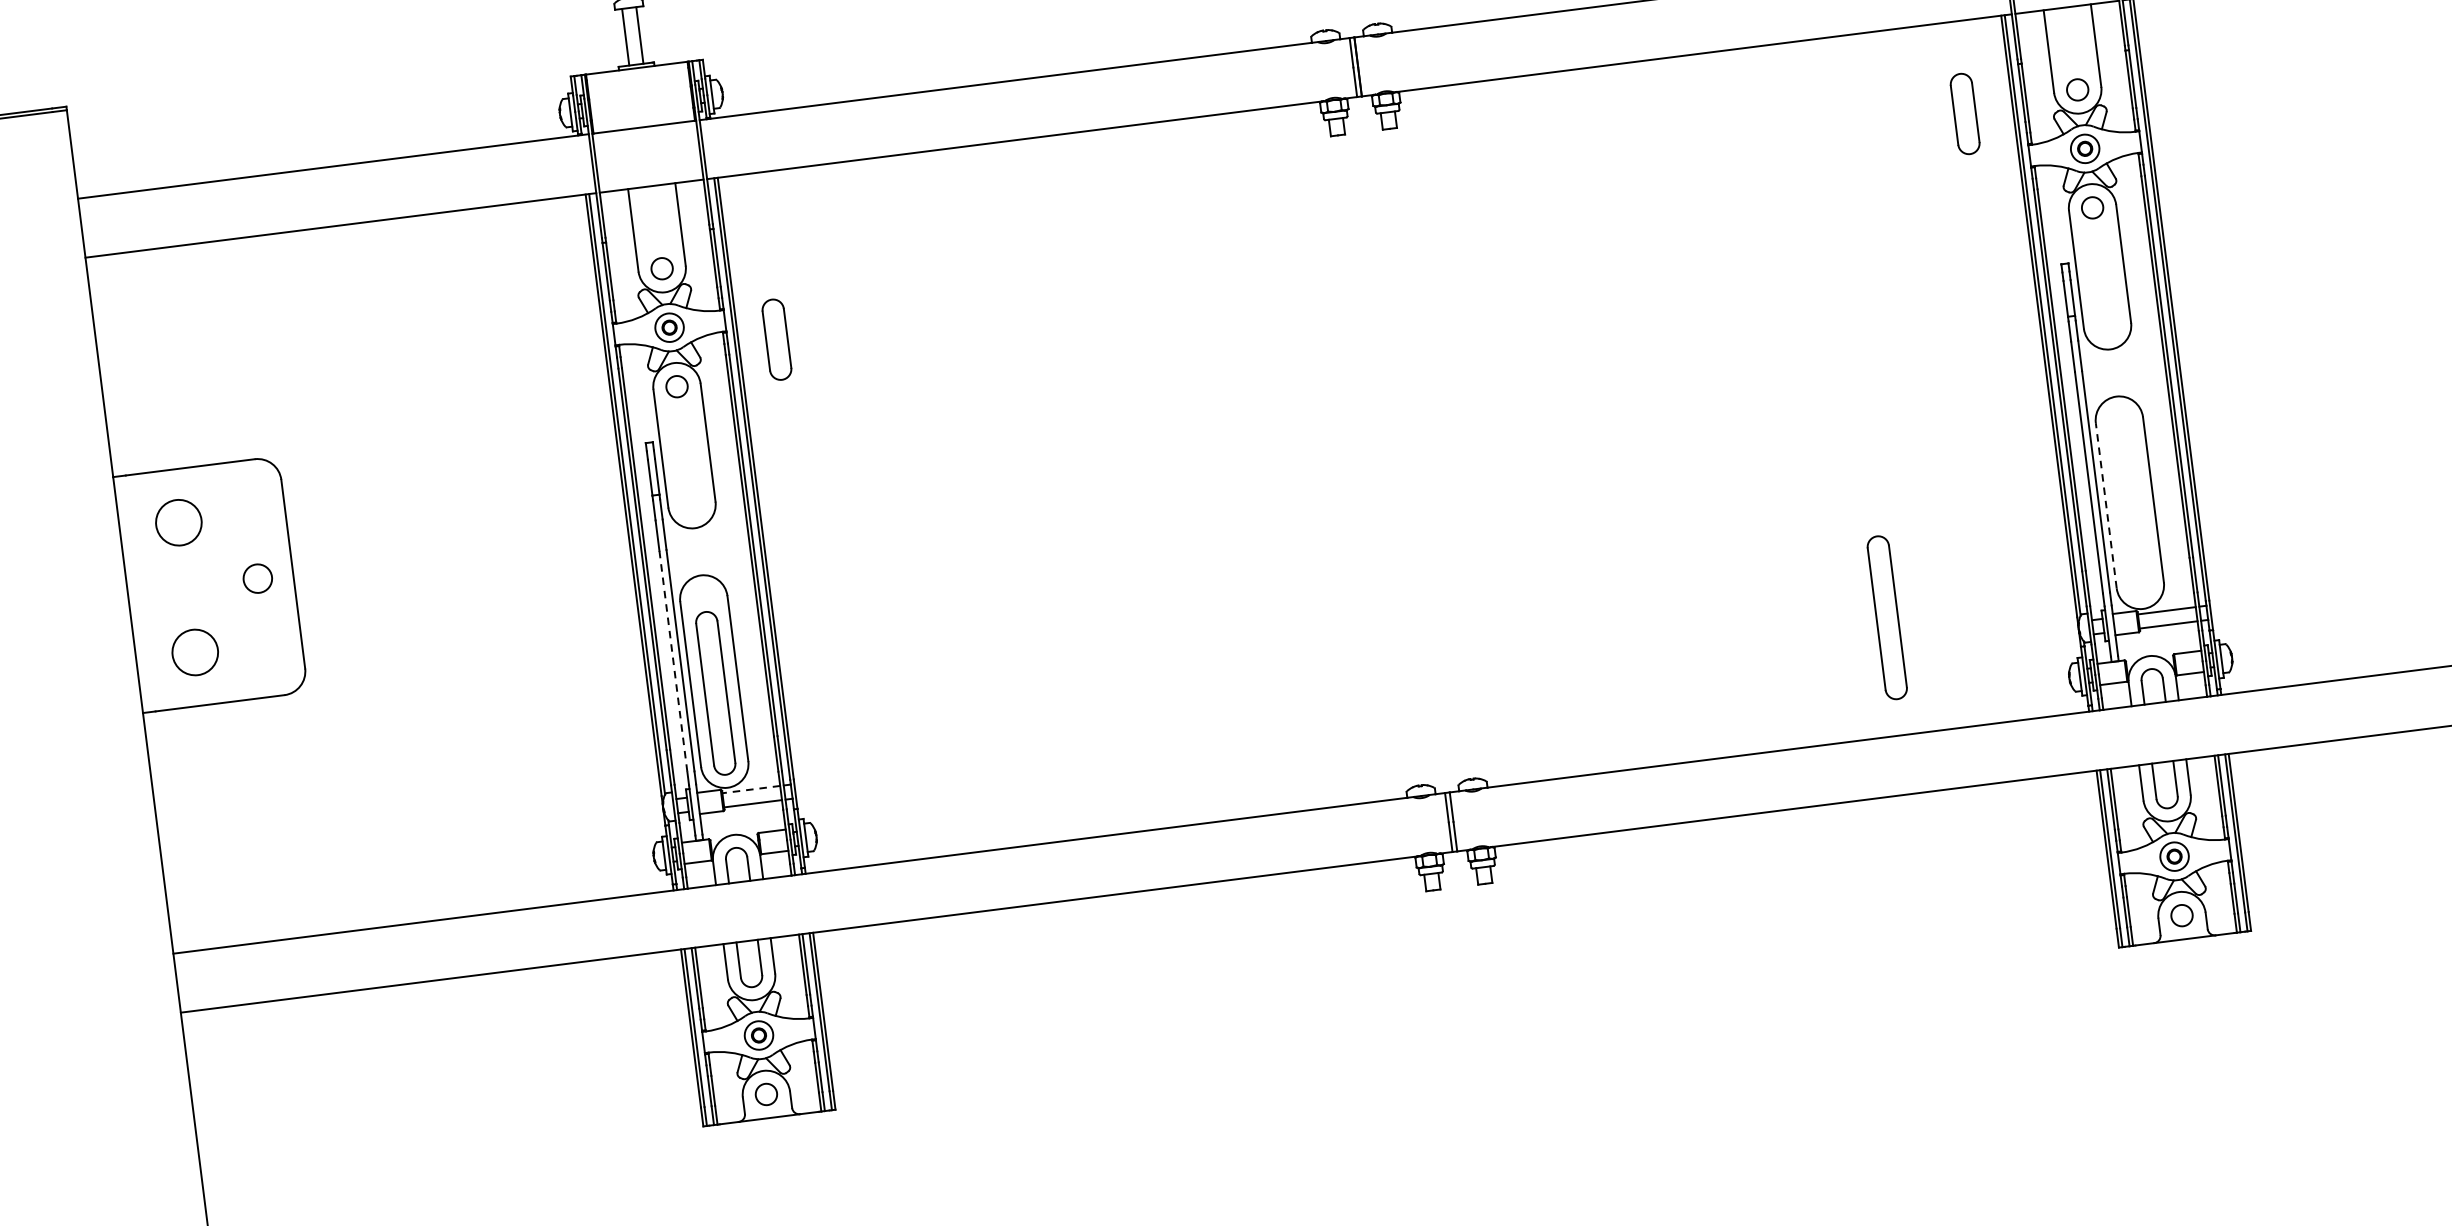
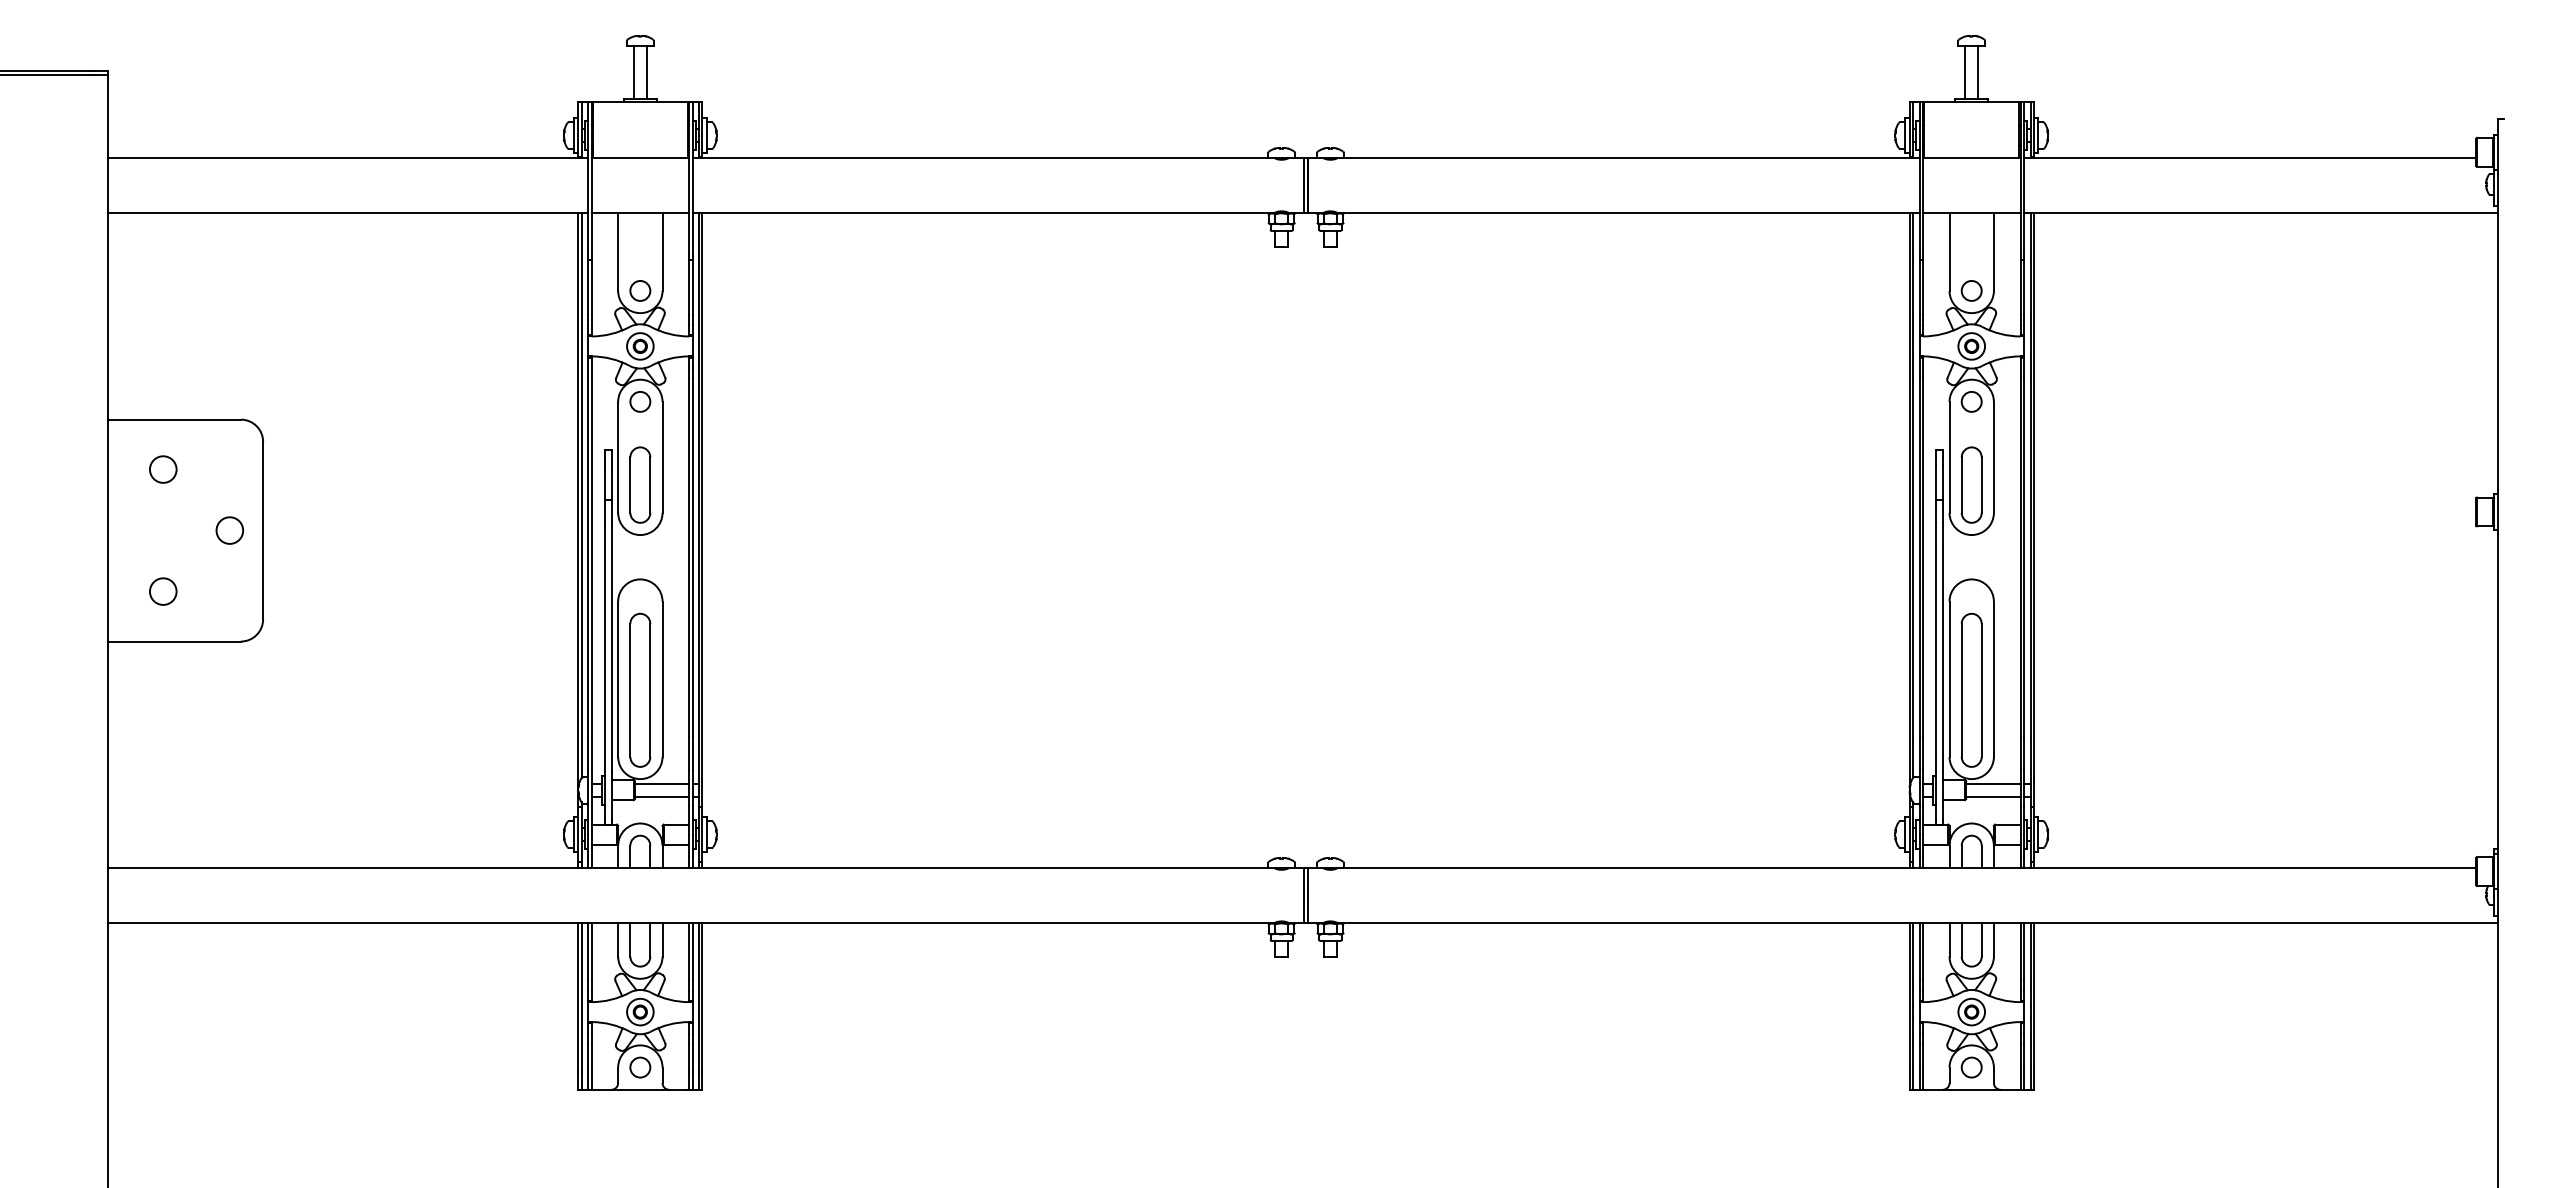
part: (1964, 113) -> (1971, 484), moved
part: (777, 339) -> (640, 484), moved
line: (2106, 506) -> (1949, 679), dashed -> solid
circle: (178, 522) -> (162, 469), size x0.62
part: (1886, 616) -> (1971, 689), moved
circle: (194, 652) -> (162, 591), size x0.62
line: (673, 662) -> (604, 656), dashed -> solid
line: (750, 789) -> (661, 783), dashed -> solid

